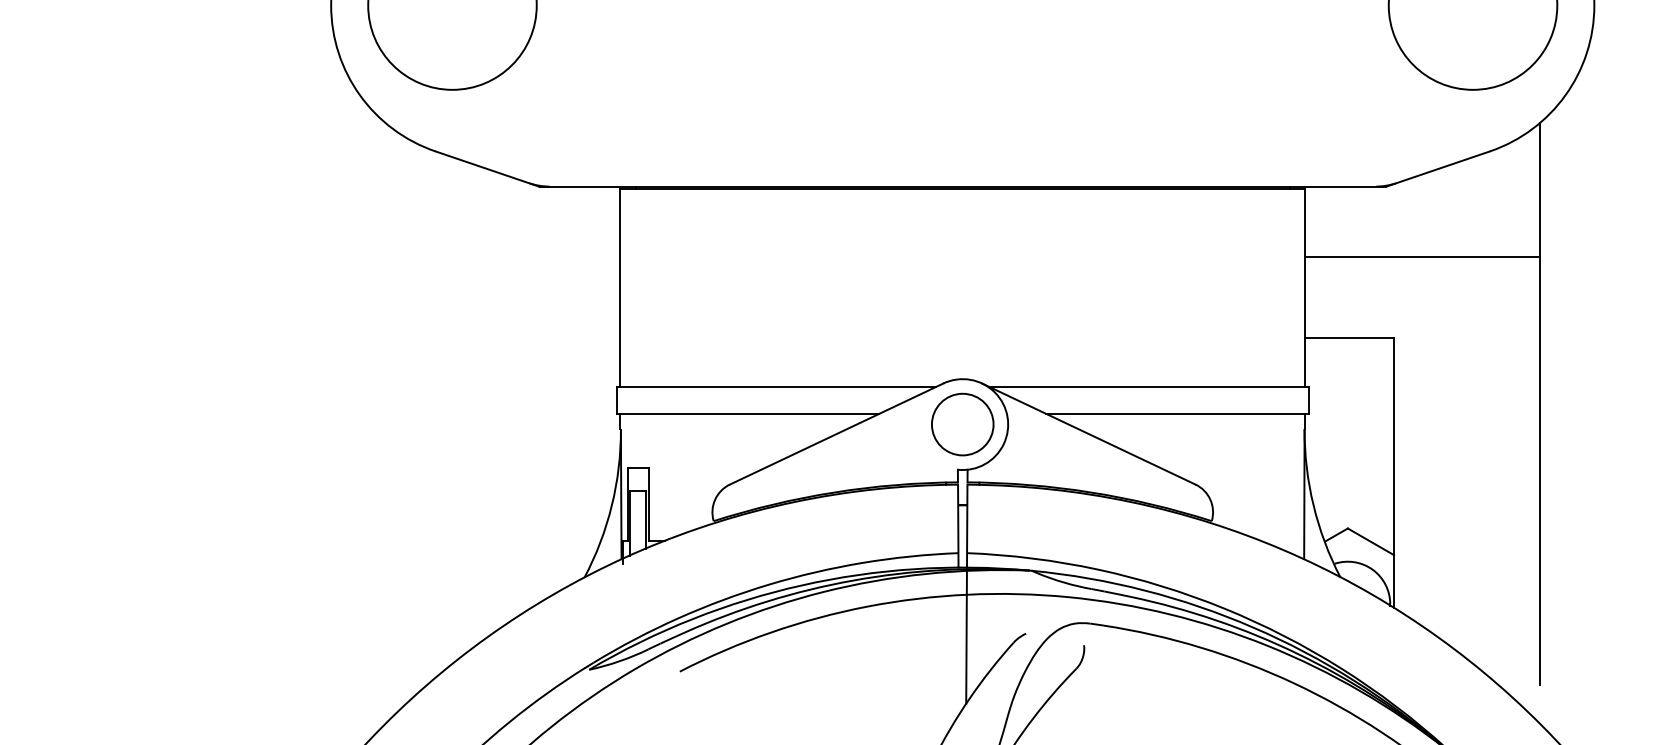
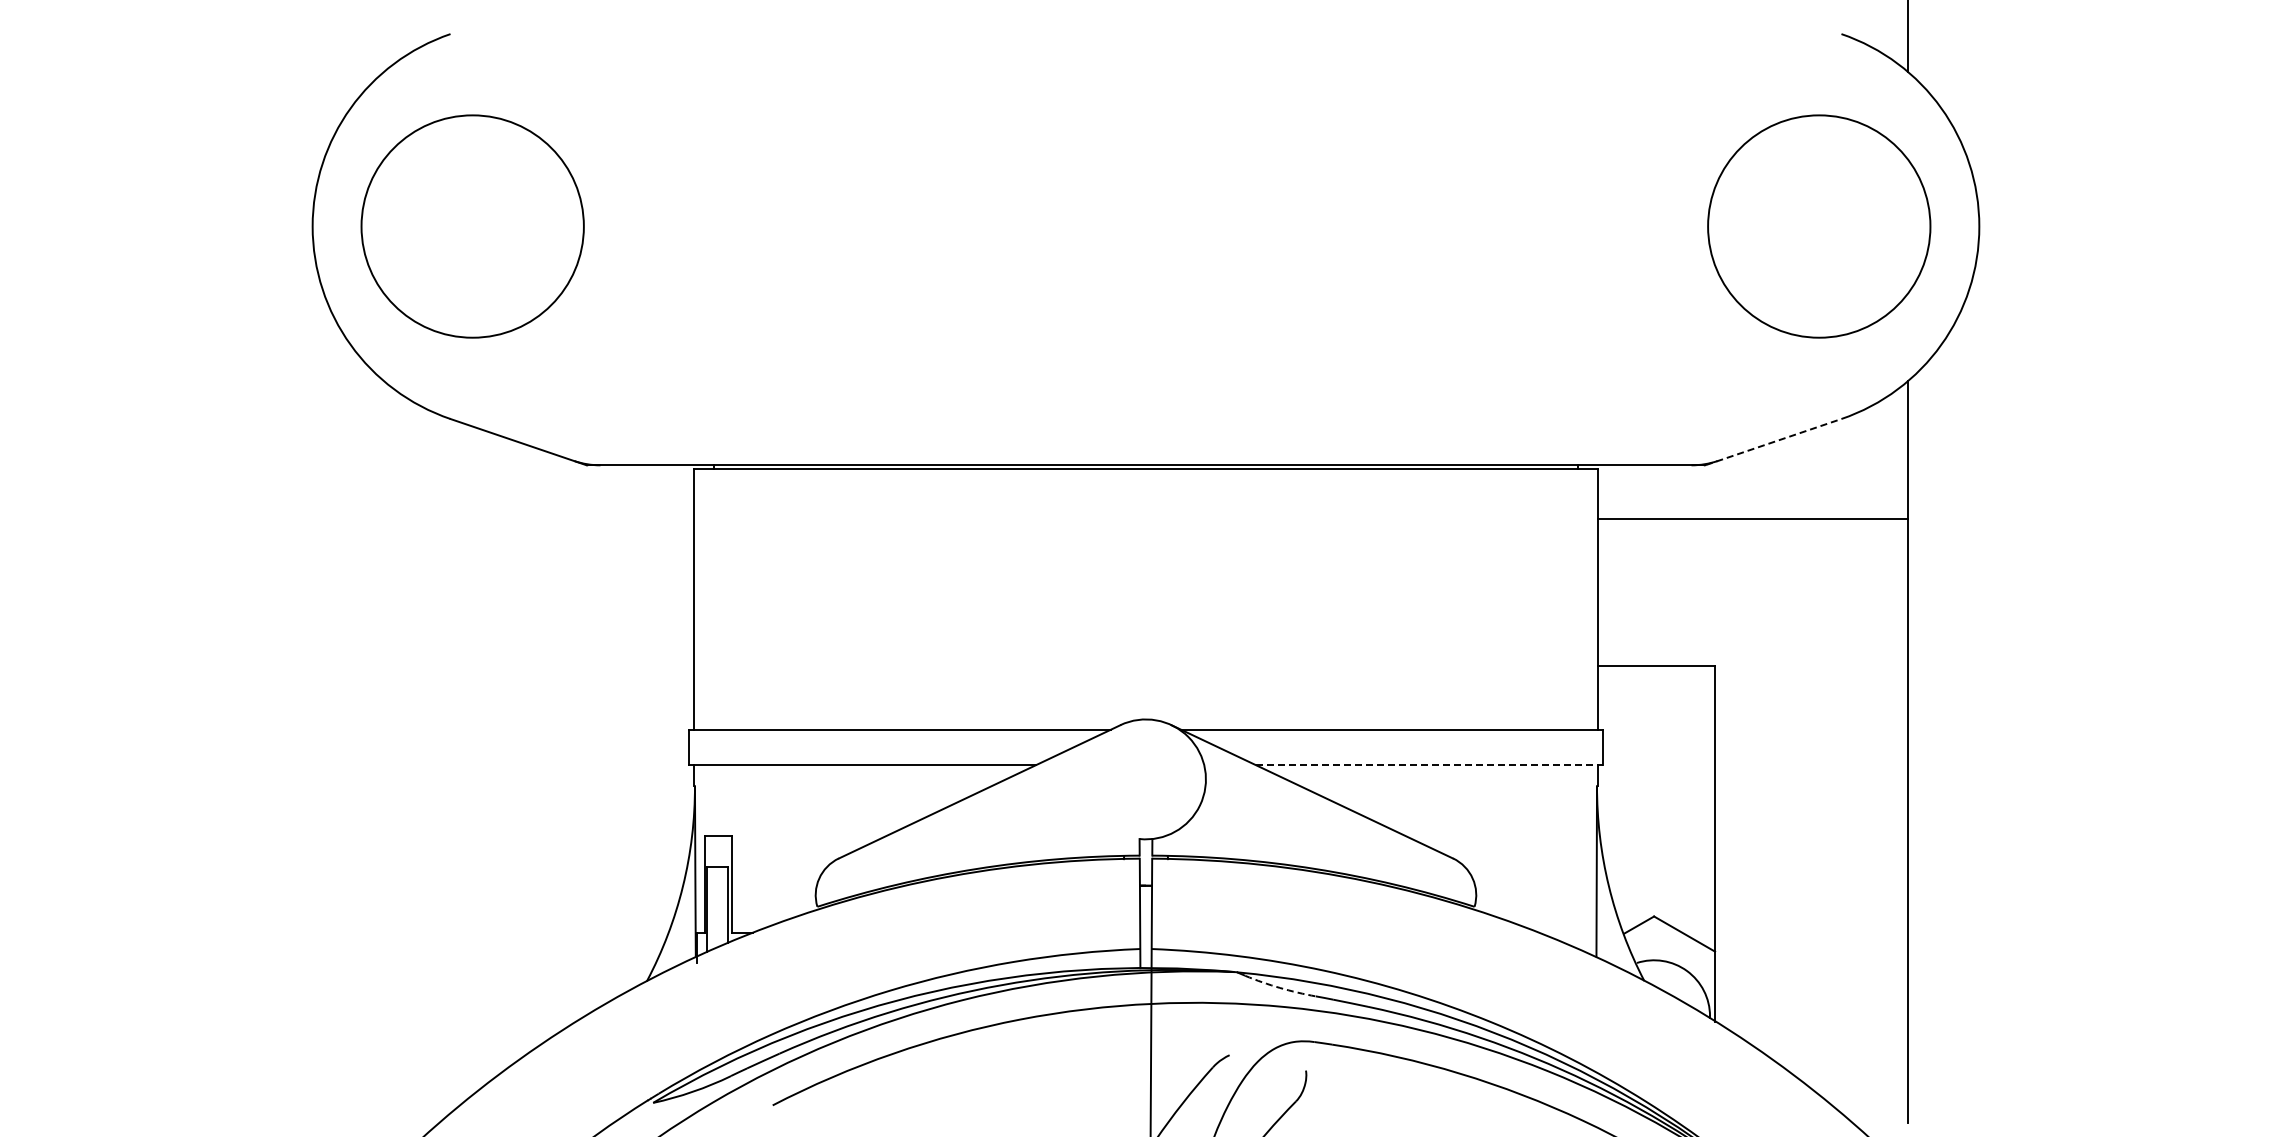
line: (1438, 169) -> (1773, 442), solid -> dashed
line: (1422, 257) -> (1752, 518), moved
line: (1177, 414) -> (1429, 765), solid -> dashed
circle: (962, 423) -> (1145, 778), removed
arc: (1063, 582) -> (1279, 987), solid -> dashed

